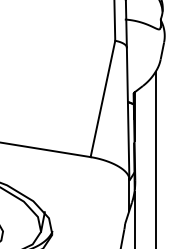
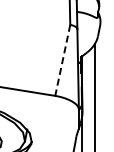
line: (102, 99) -> (62, 60), solid -> dashed

